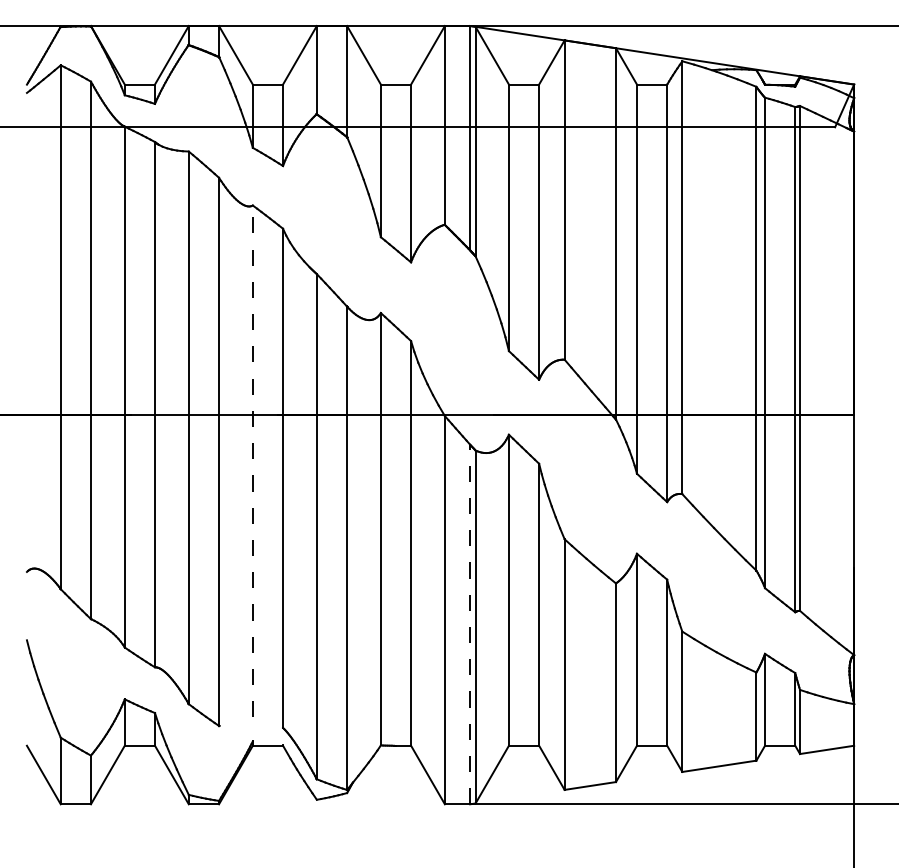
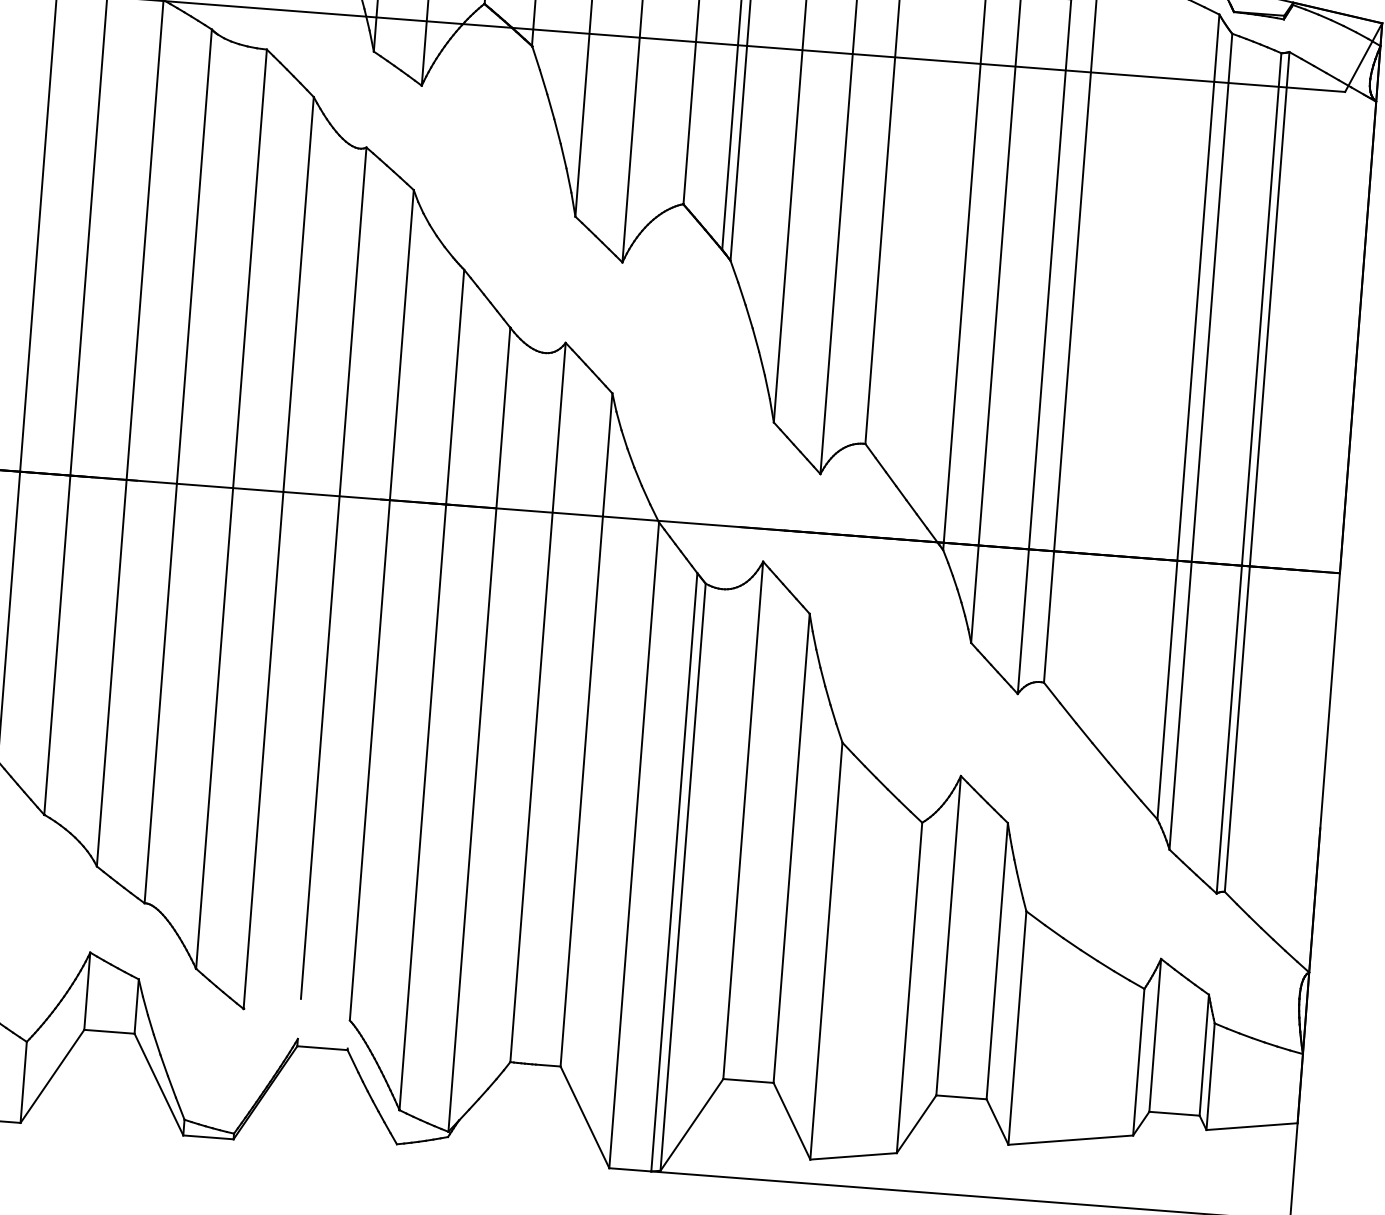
line: (252, 461) -> (333, 573), dashed -> solid
line: (470, 624) -> (674, 872), dashed -> solid

